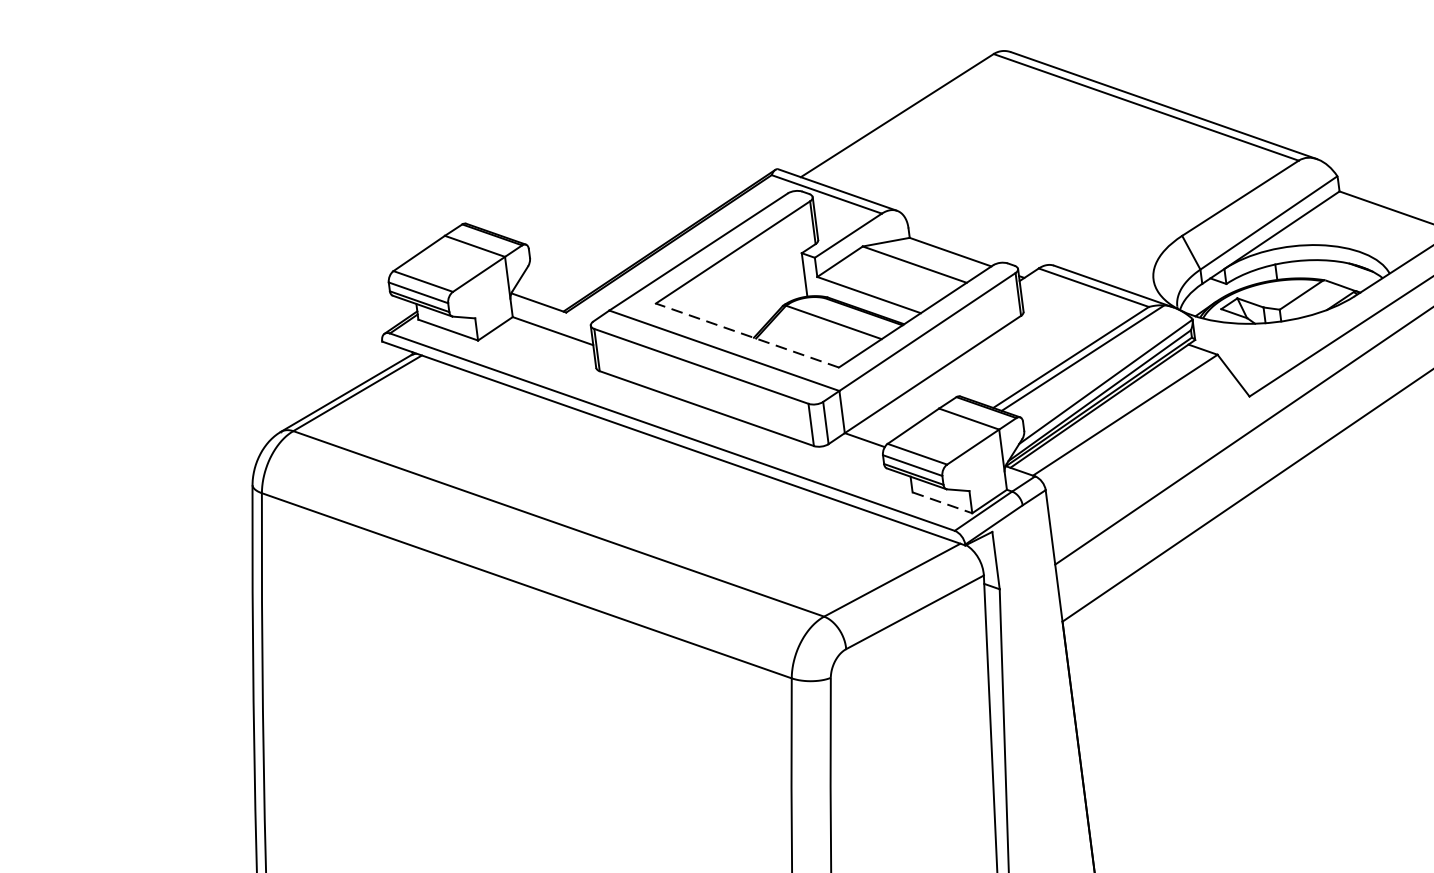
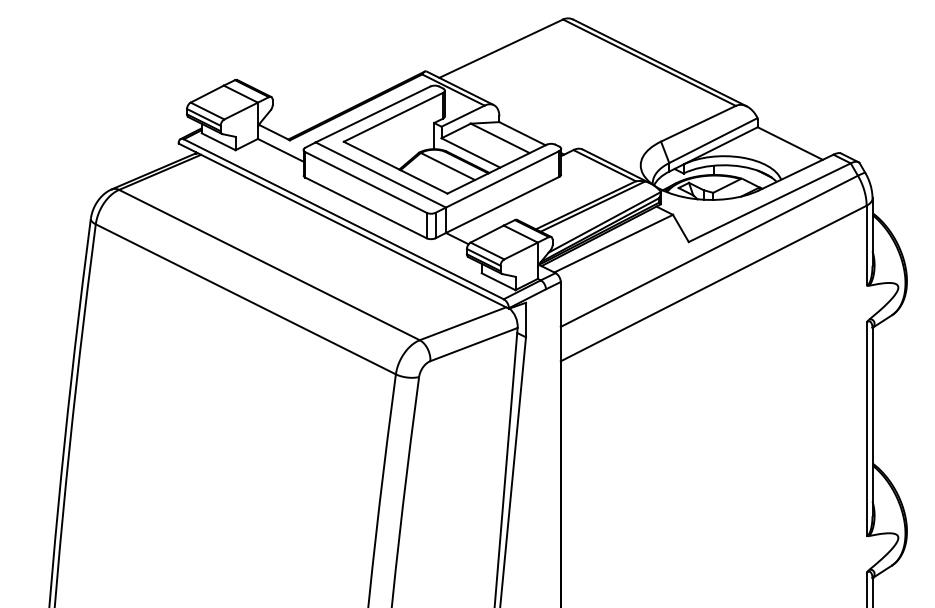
line: (747, 335) -> (395, 167), dashed -> solid
line: (942, 502) -> (498, 281), dashed -> solid

